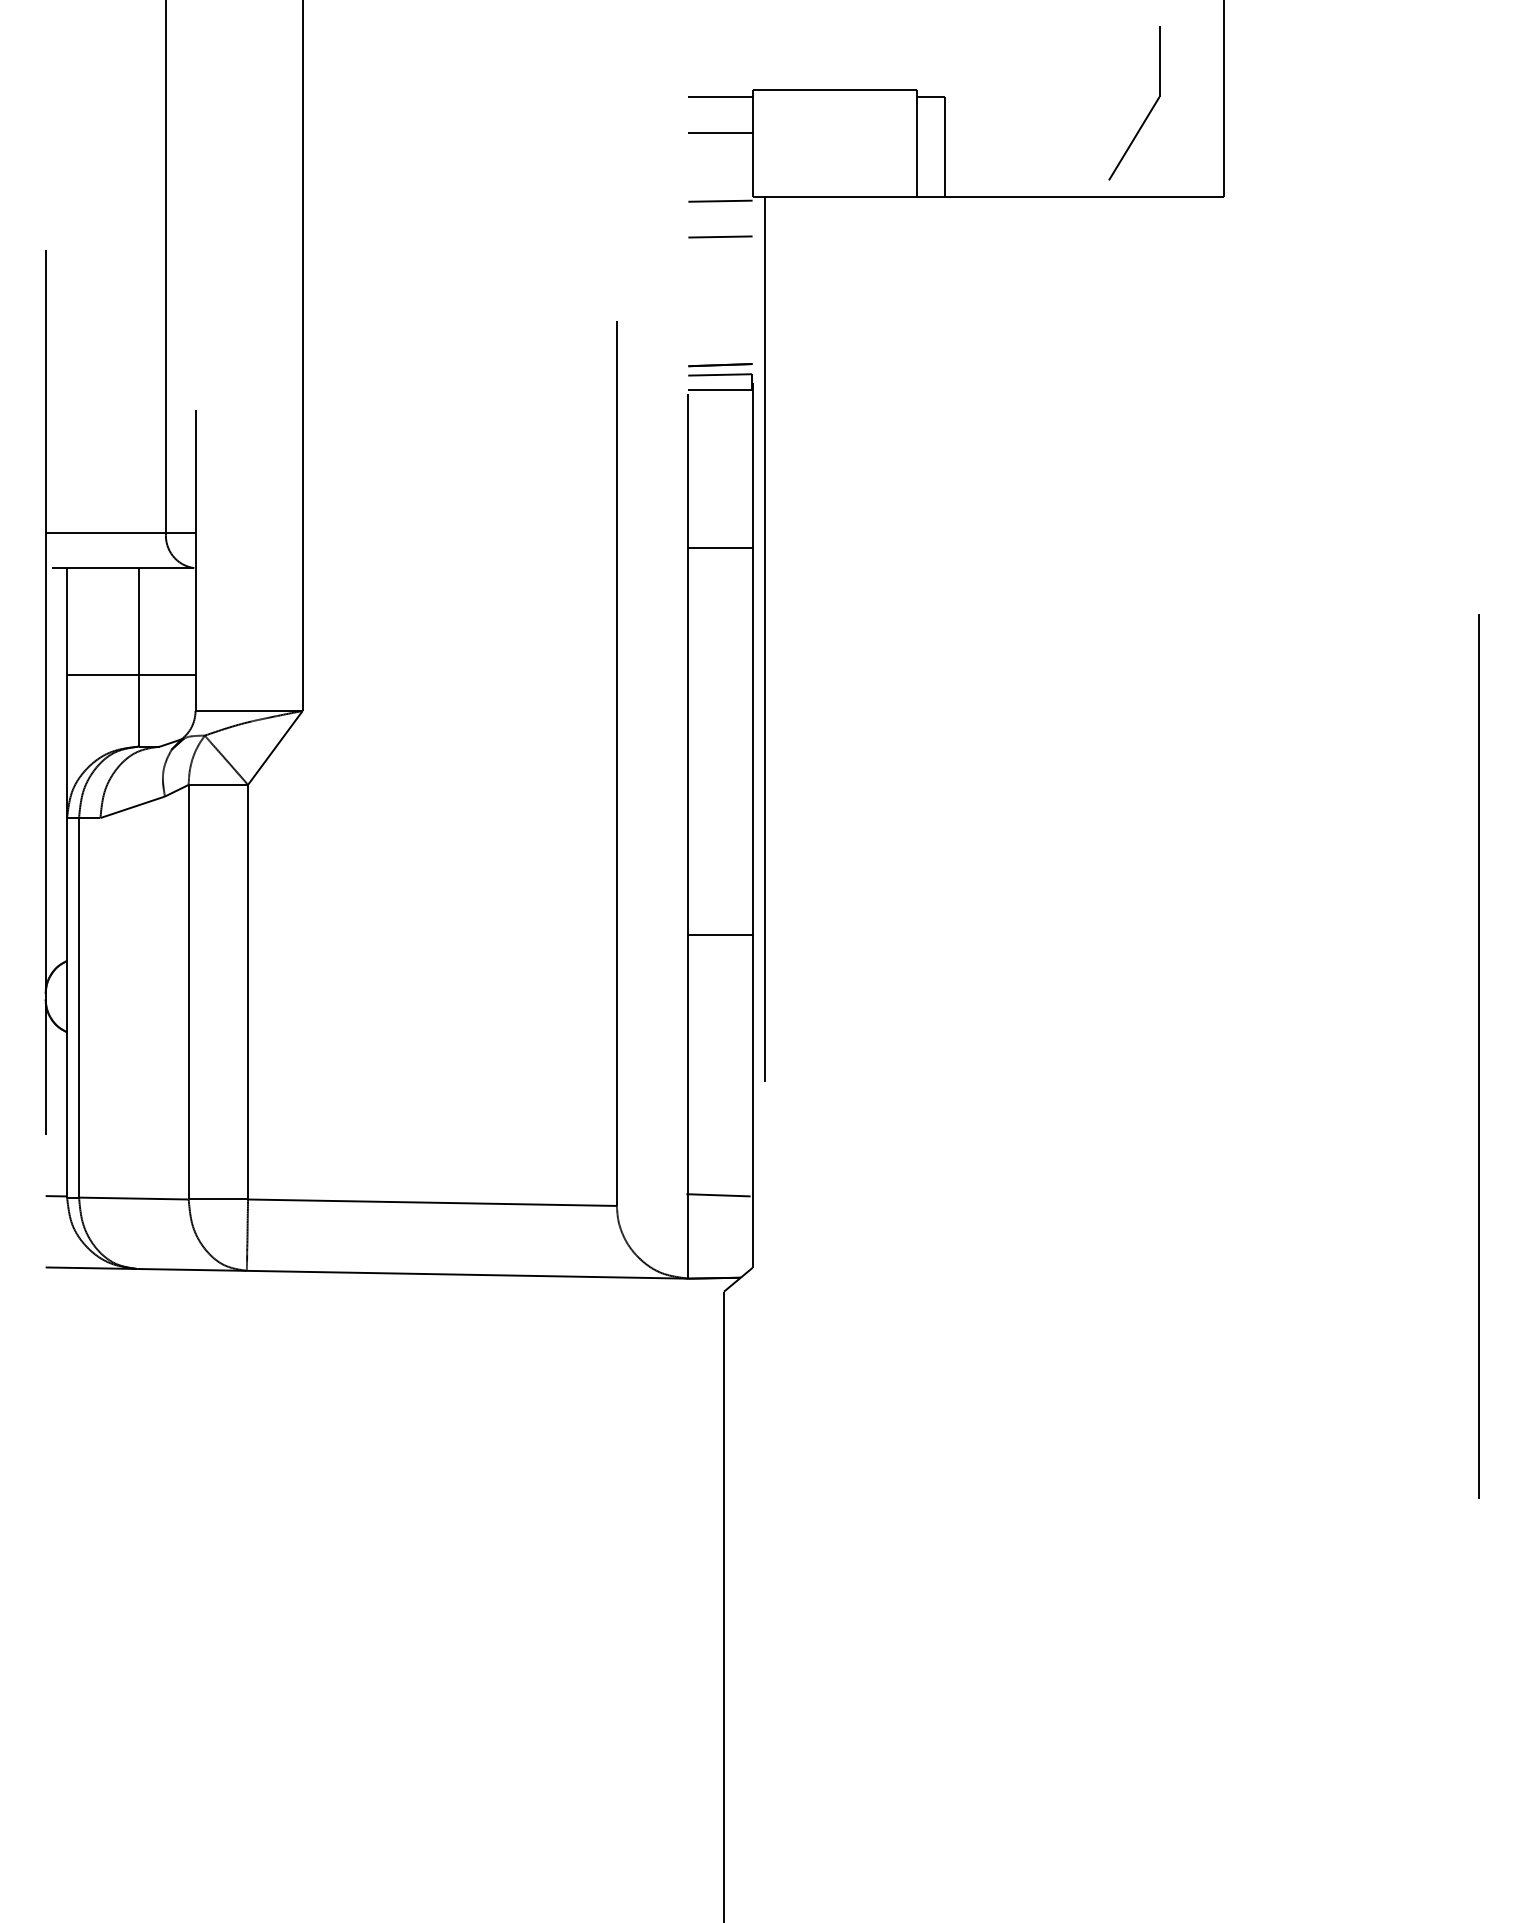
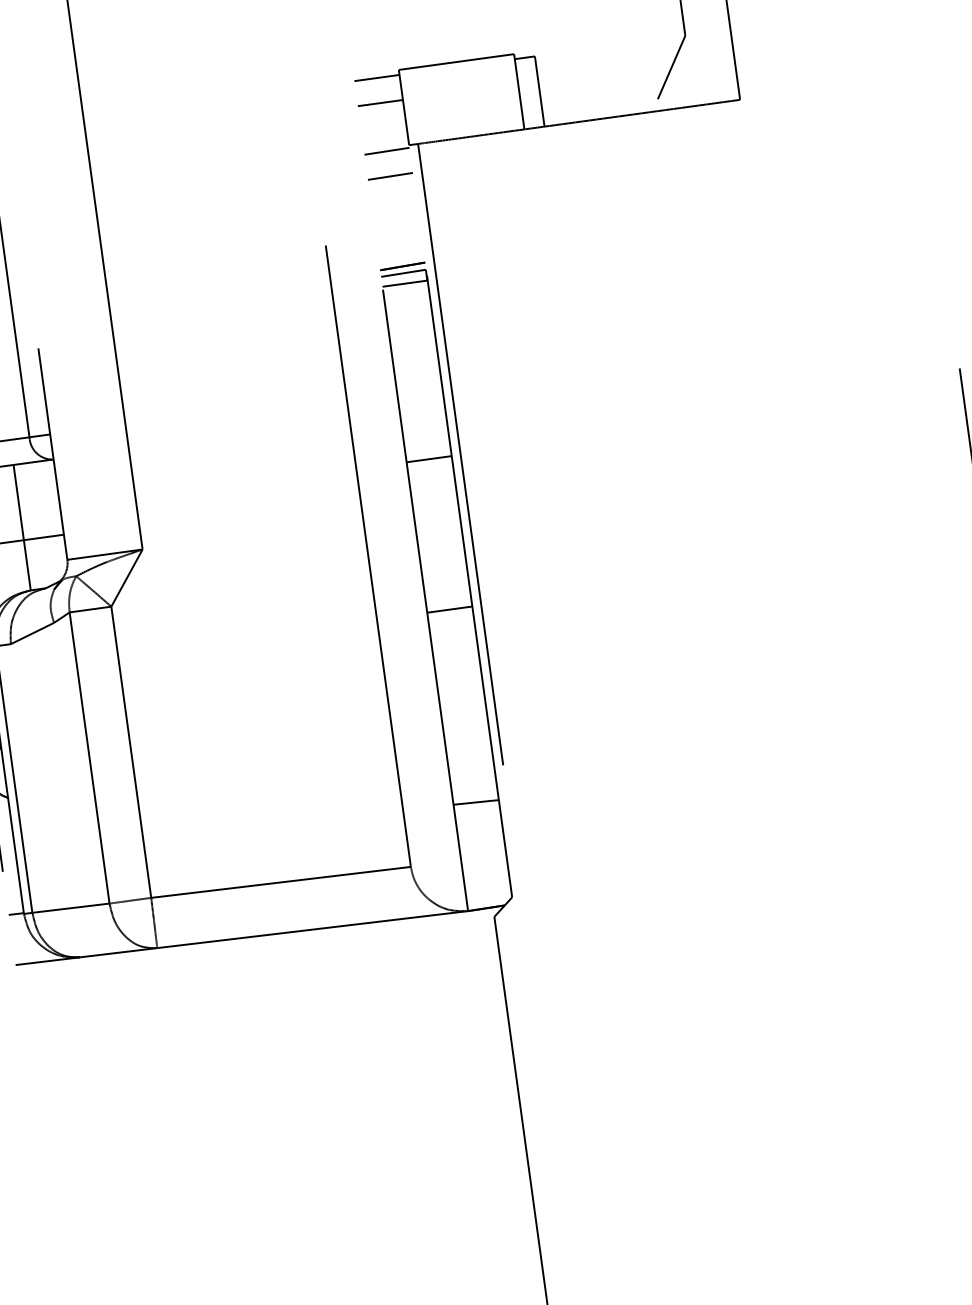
line: (720, 547) -> (429, 459), moved
line: (720, 934) -> (449, 609), moved
line: (718, 1195) -> (476, 802), moved

